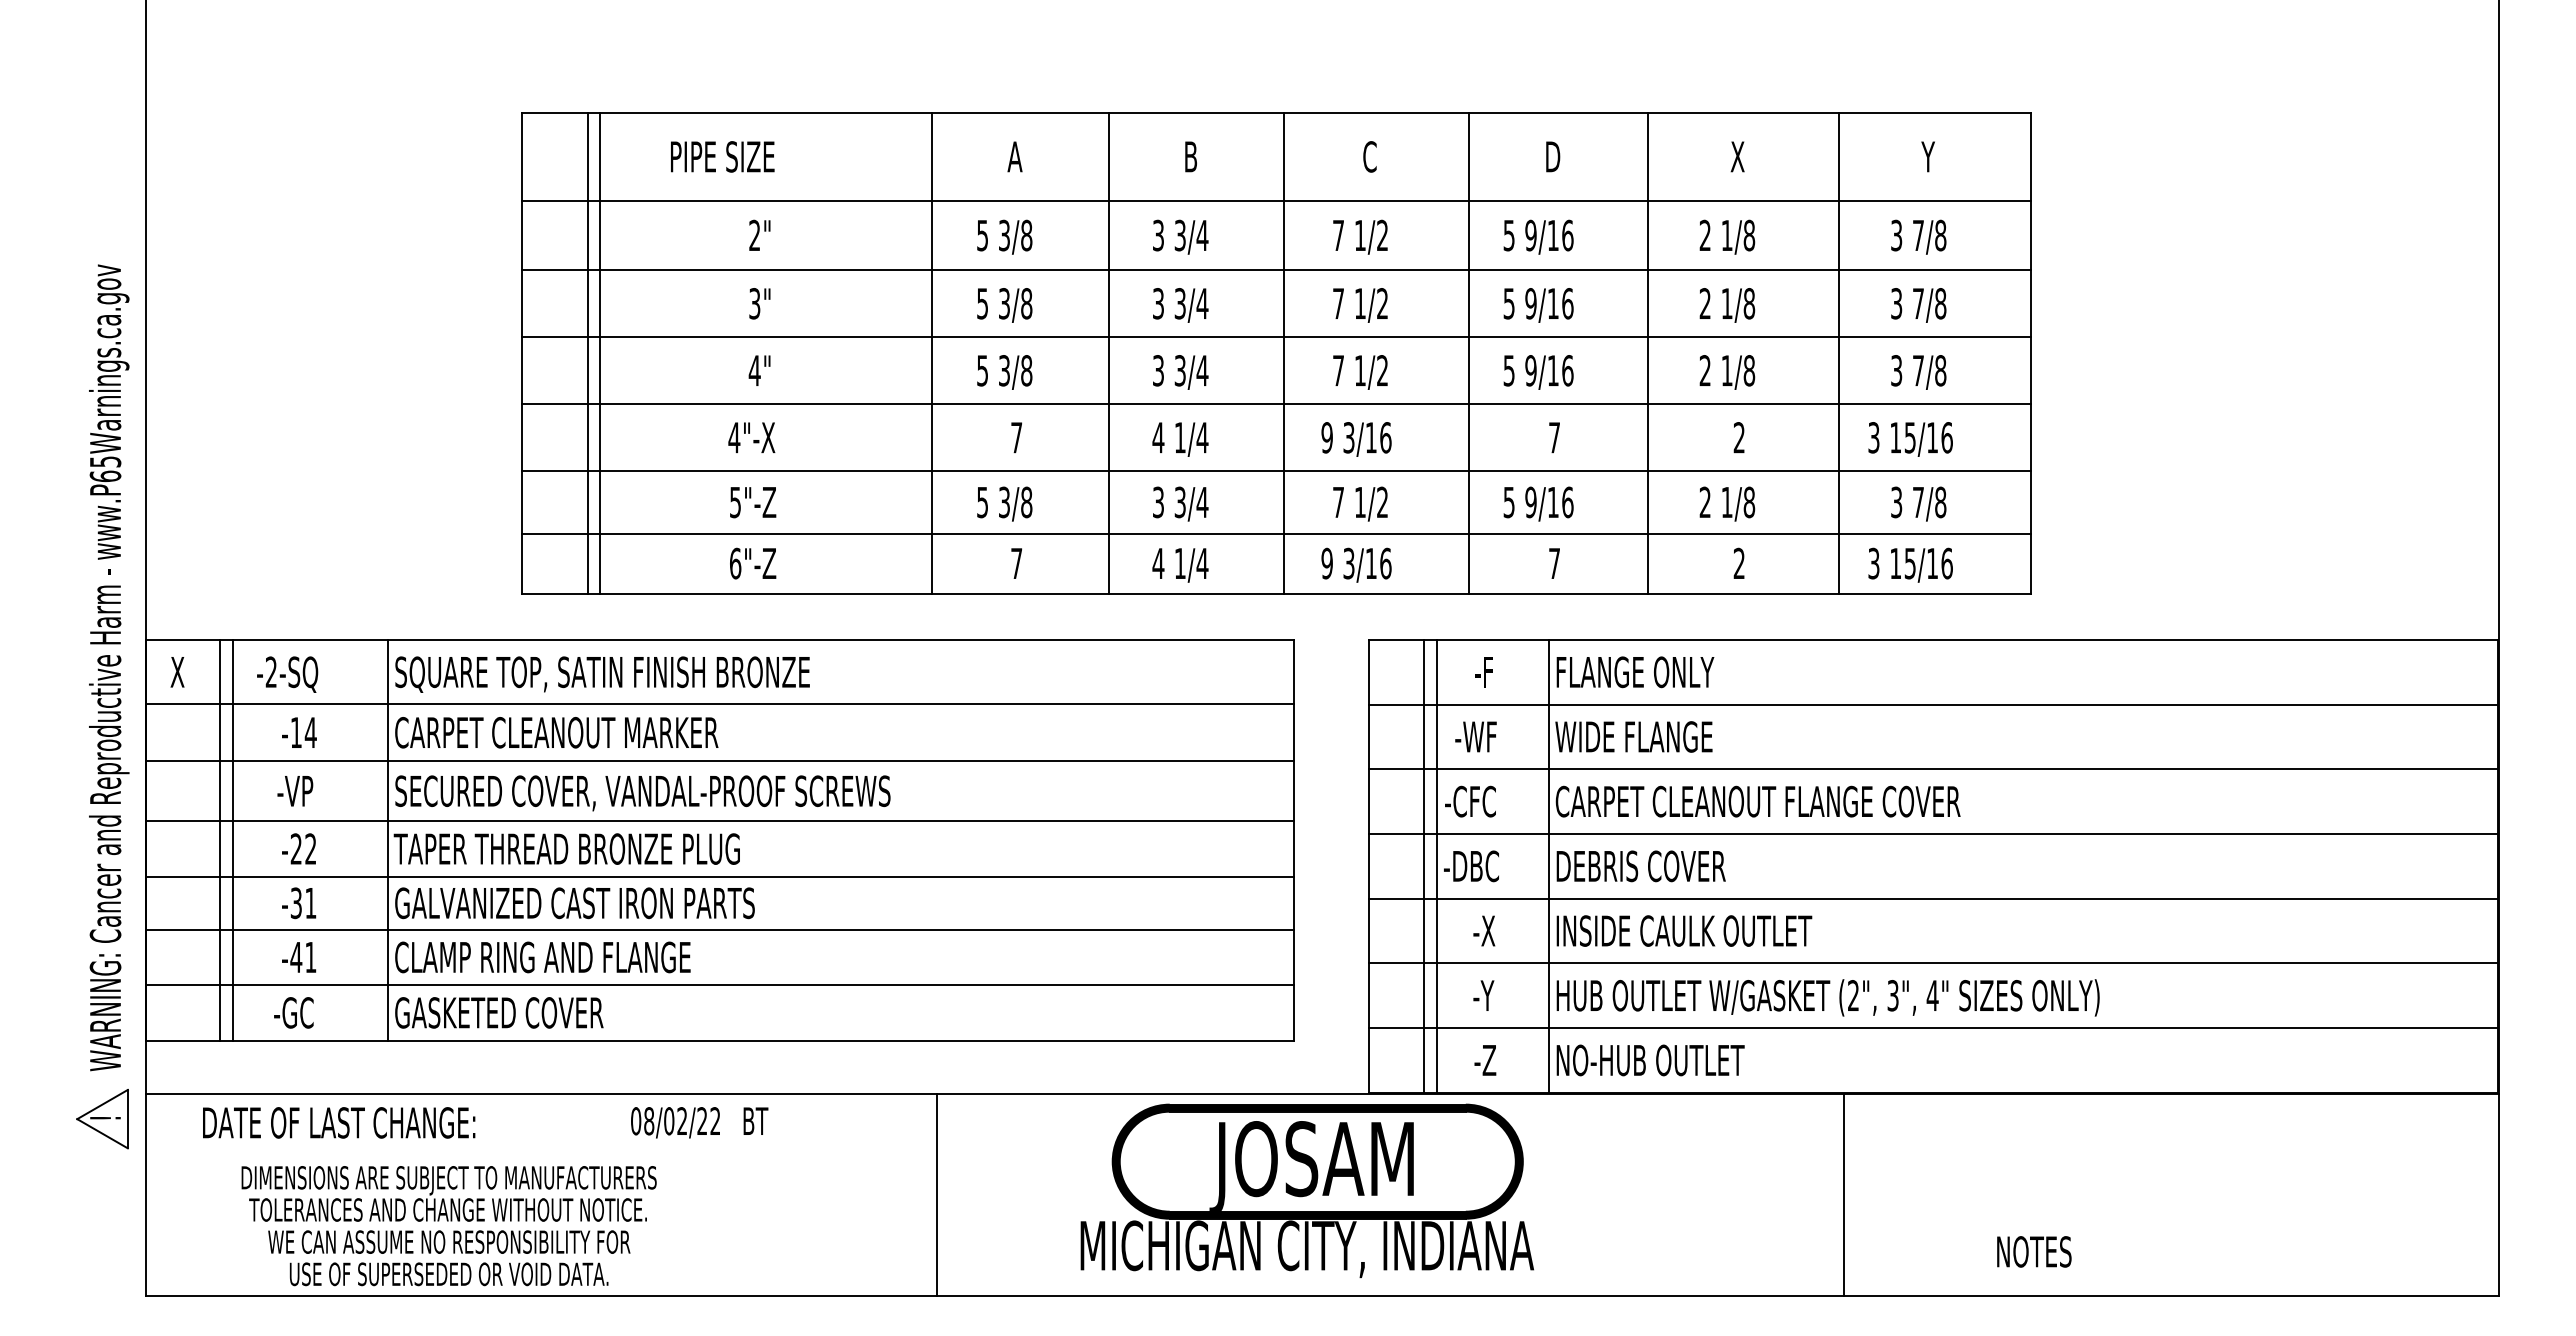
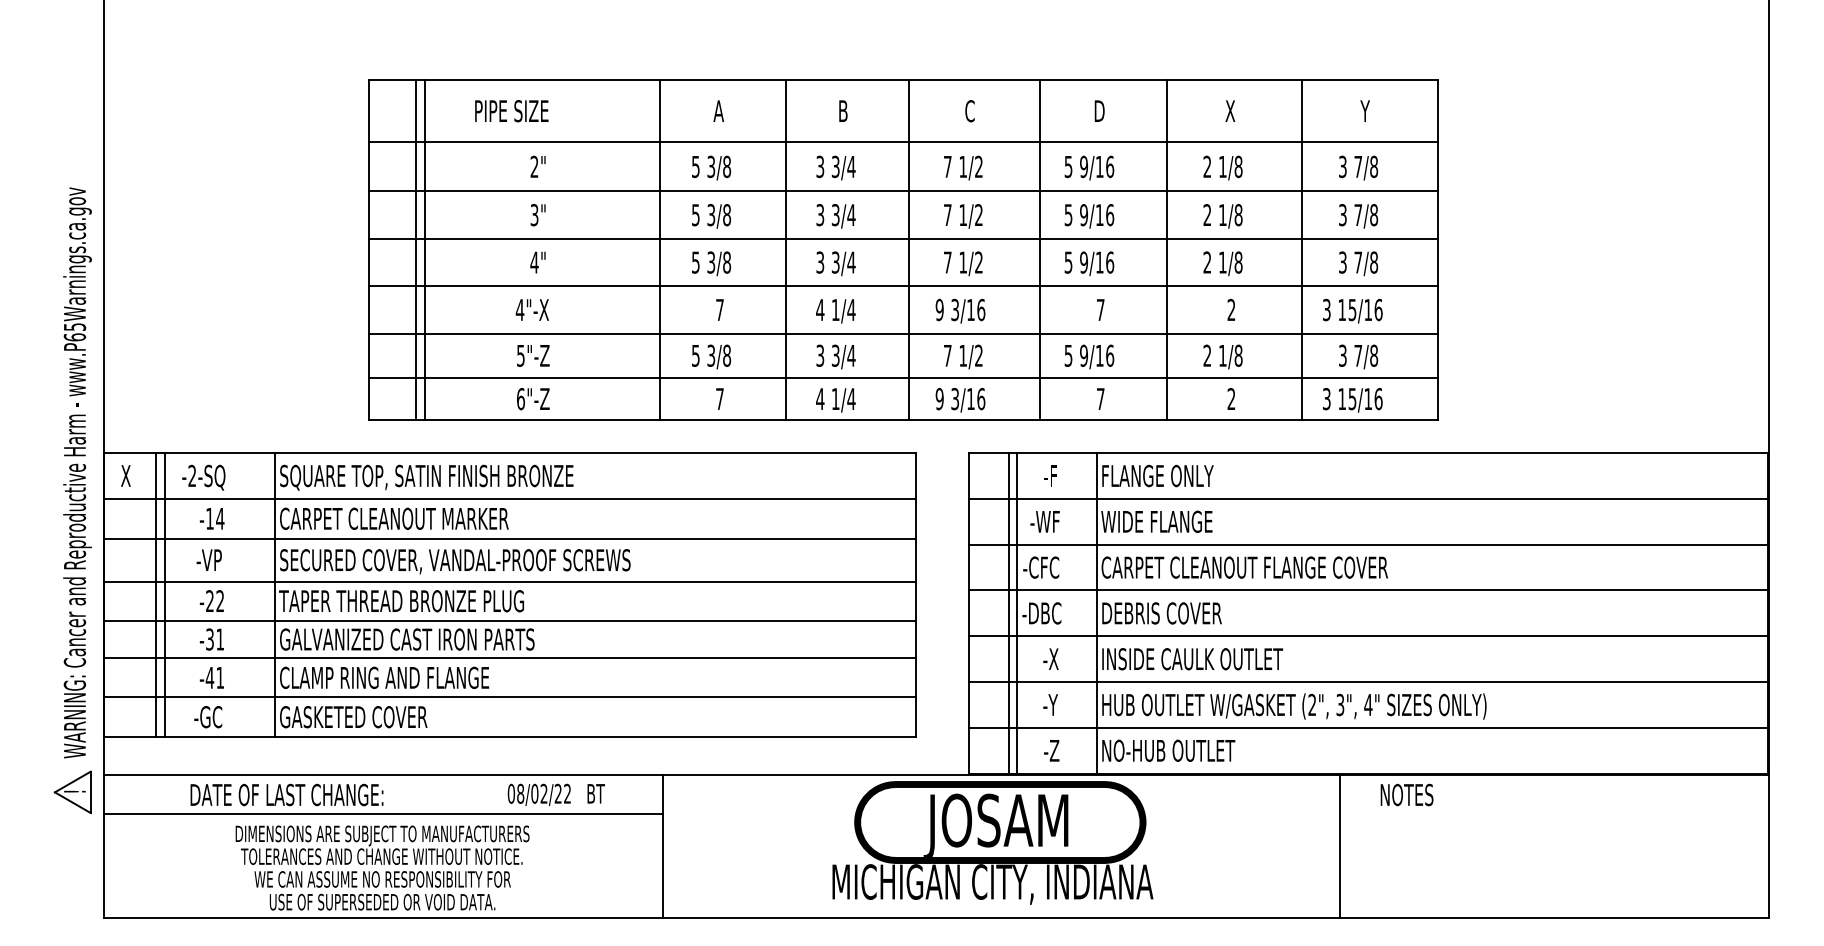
text: (339, 1122) -> (287, 794), moved
text: (699, 1122) -> (556, 794), moved
line: (541, 1149) -> (383, 813), added
part: (1306, 1190) -> (992, 842), moved
line: (1844, 1194) -> (1339, 845), moved
text: (448, 1226) -> (382, 868), moved
text: (2034, 1251) -> (1407, 794), moved

